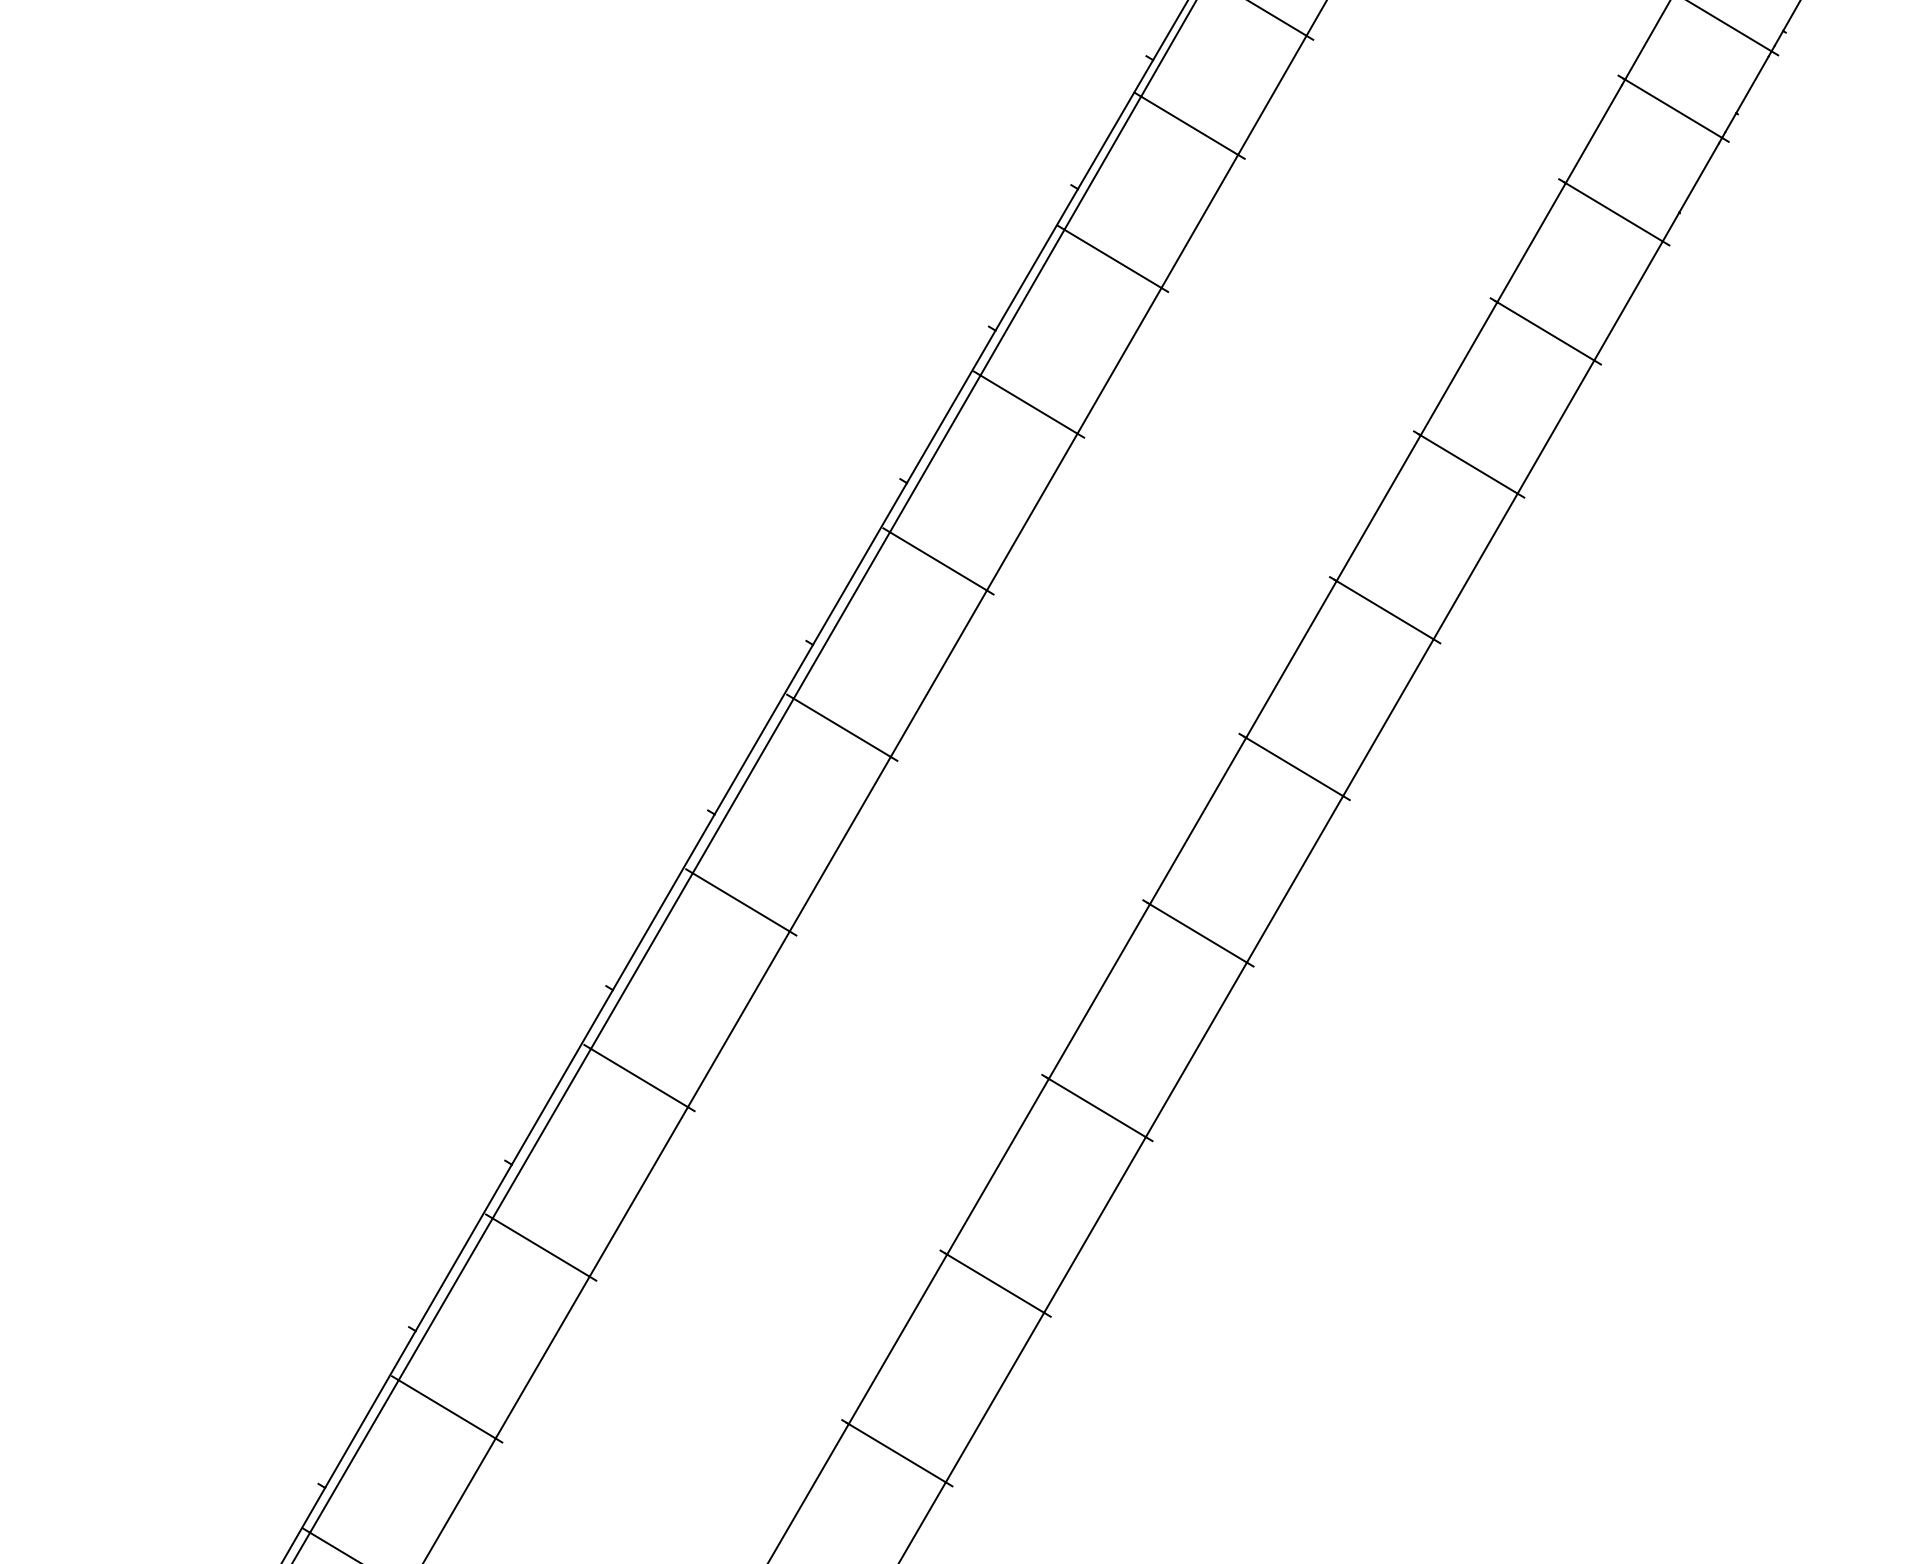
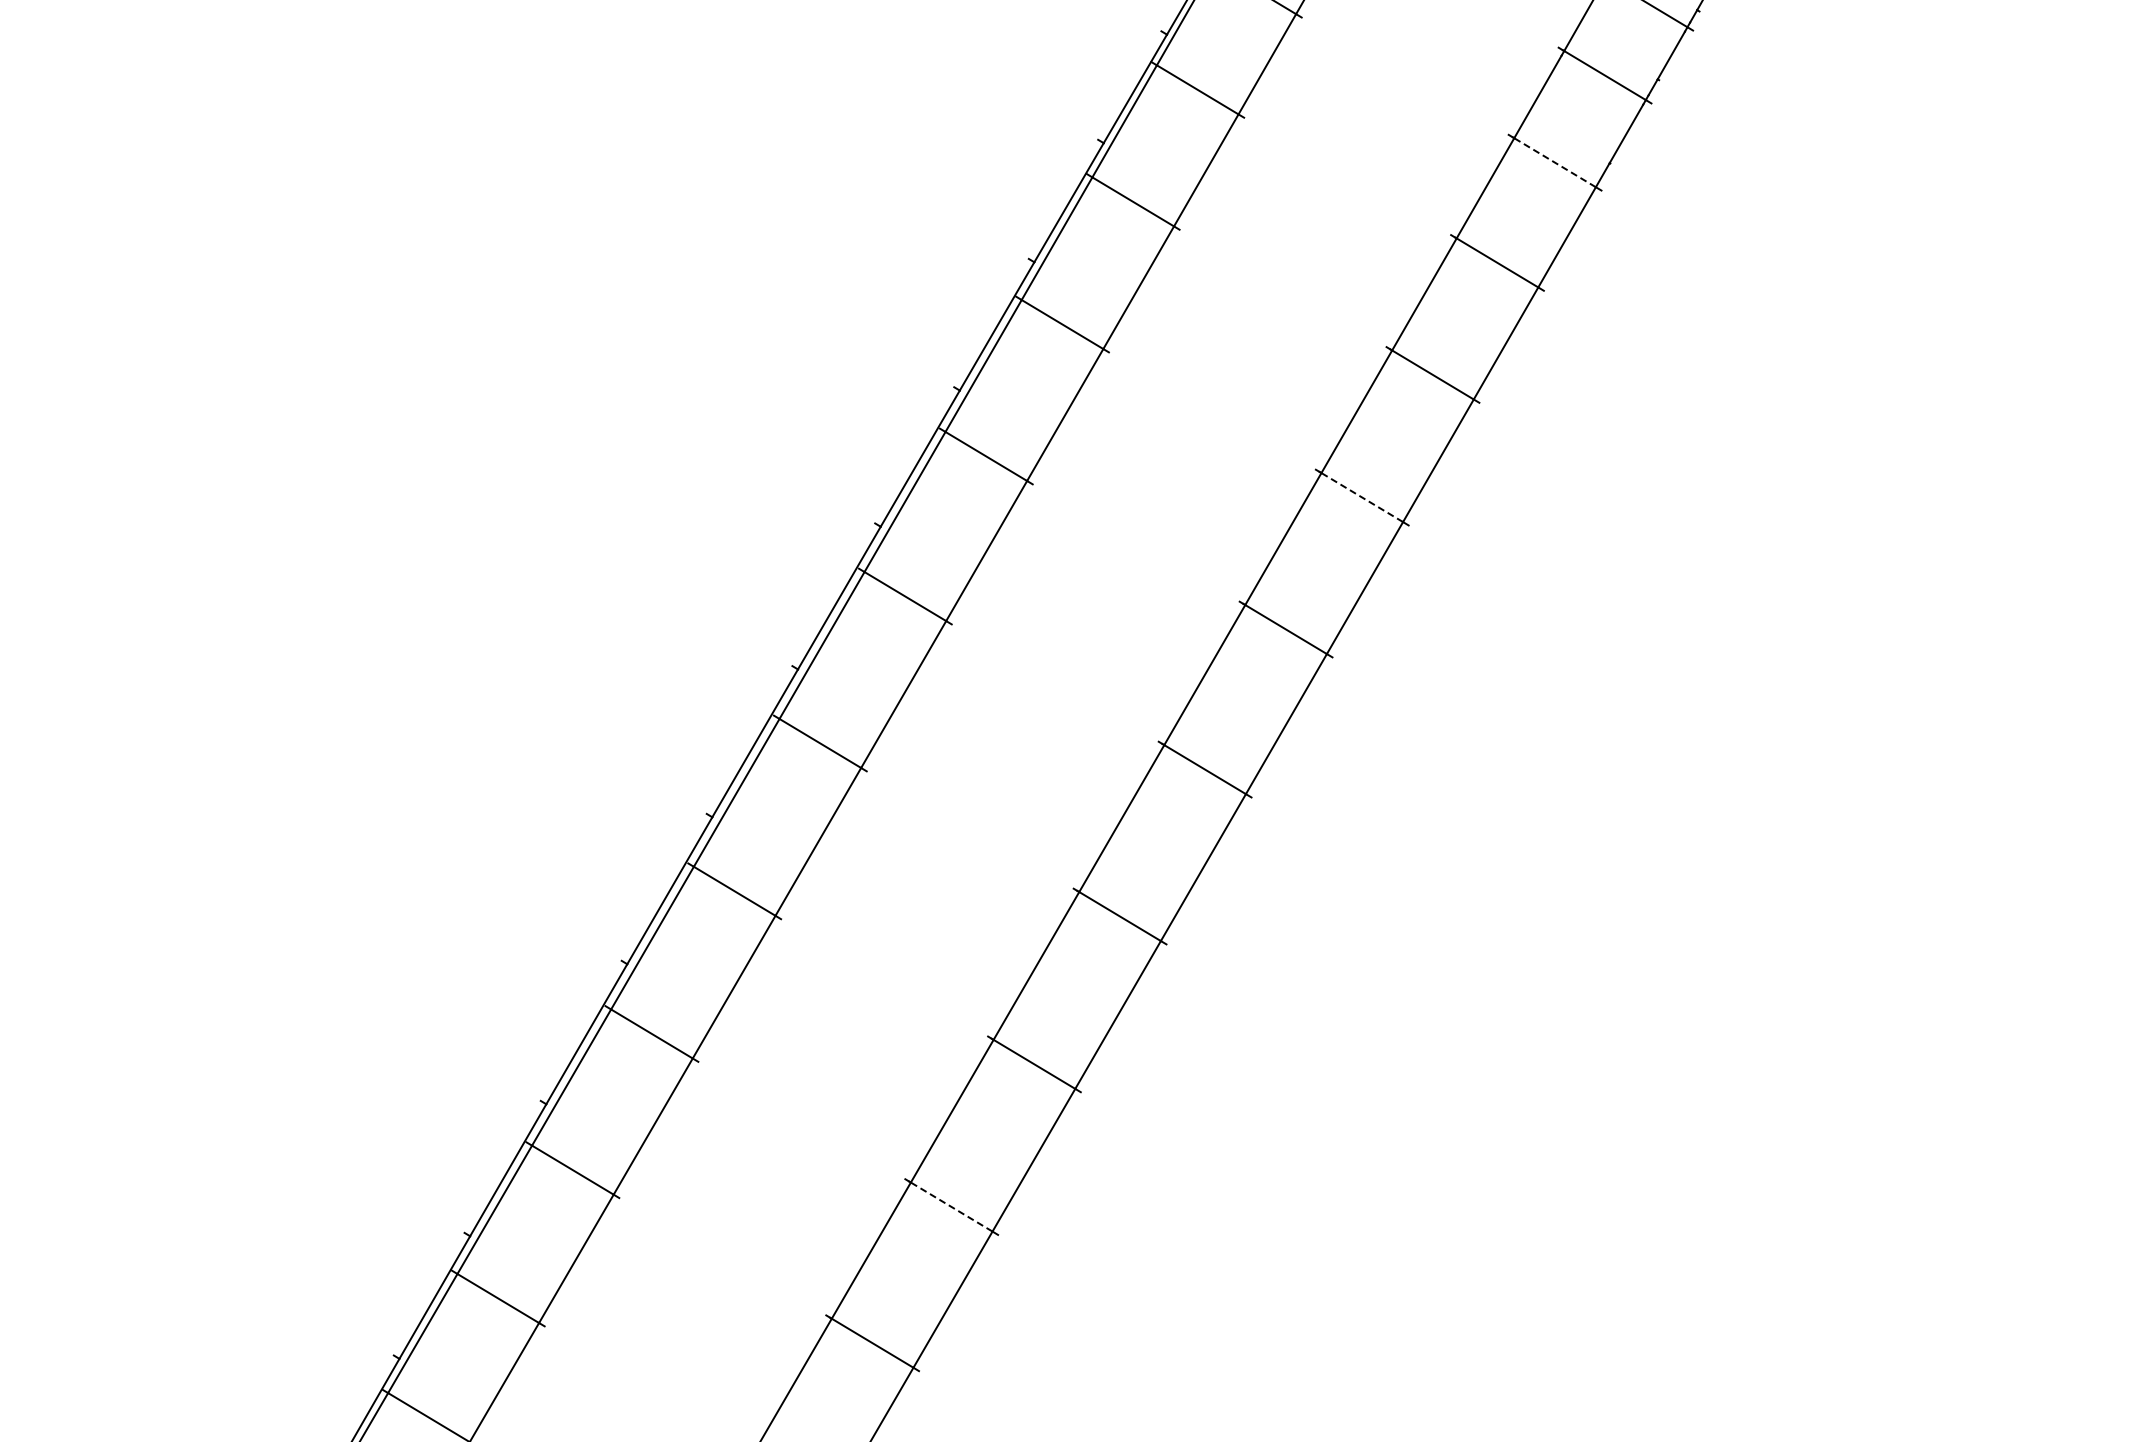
line: (1614, 212) -> (1555, 162), solid -> dashed
line: (1385, 610) -> (1362, 497), solid -> dashed
line: (897, 1453) -> (951, 1207), solid -> dashed

